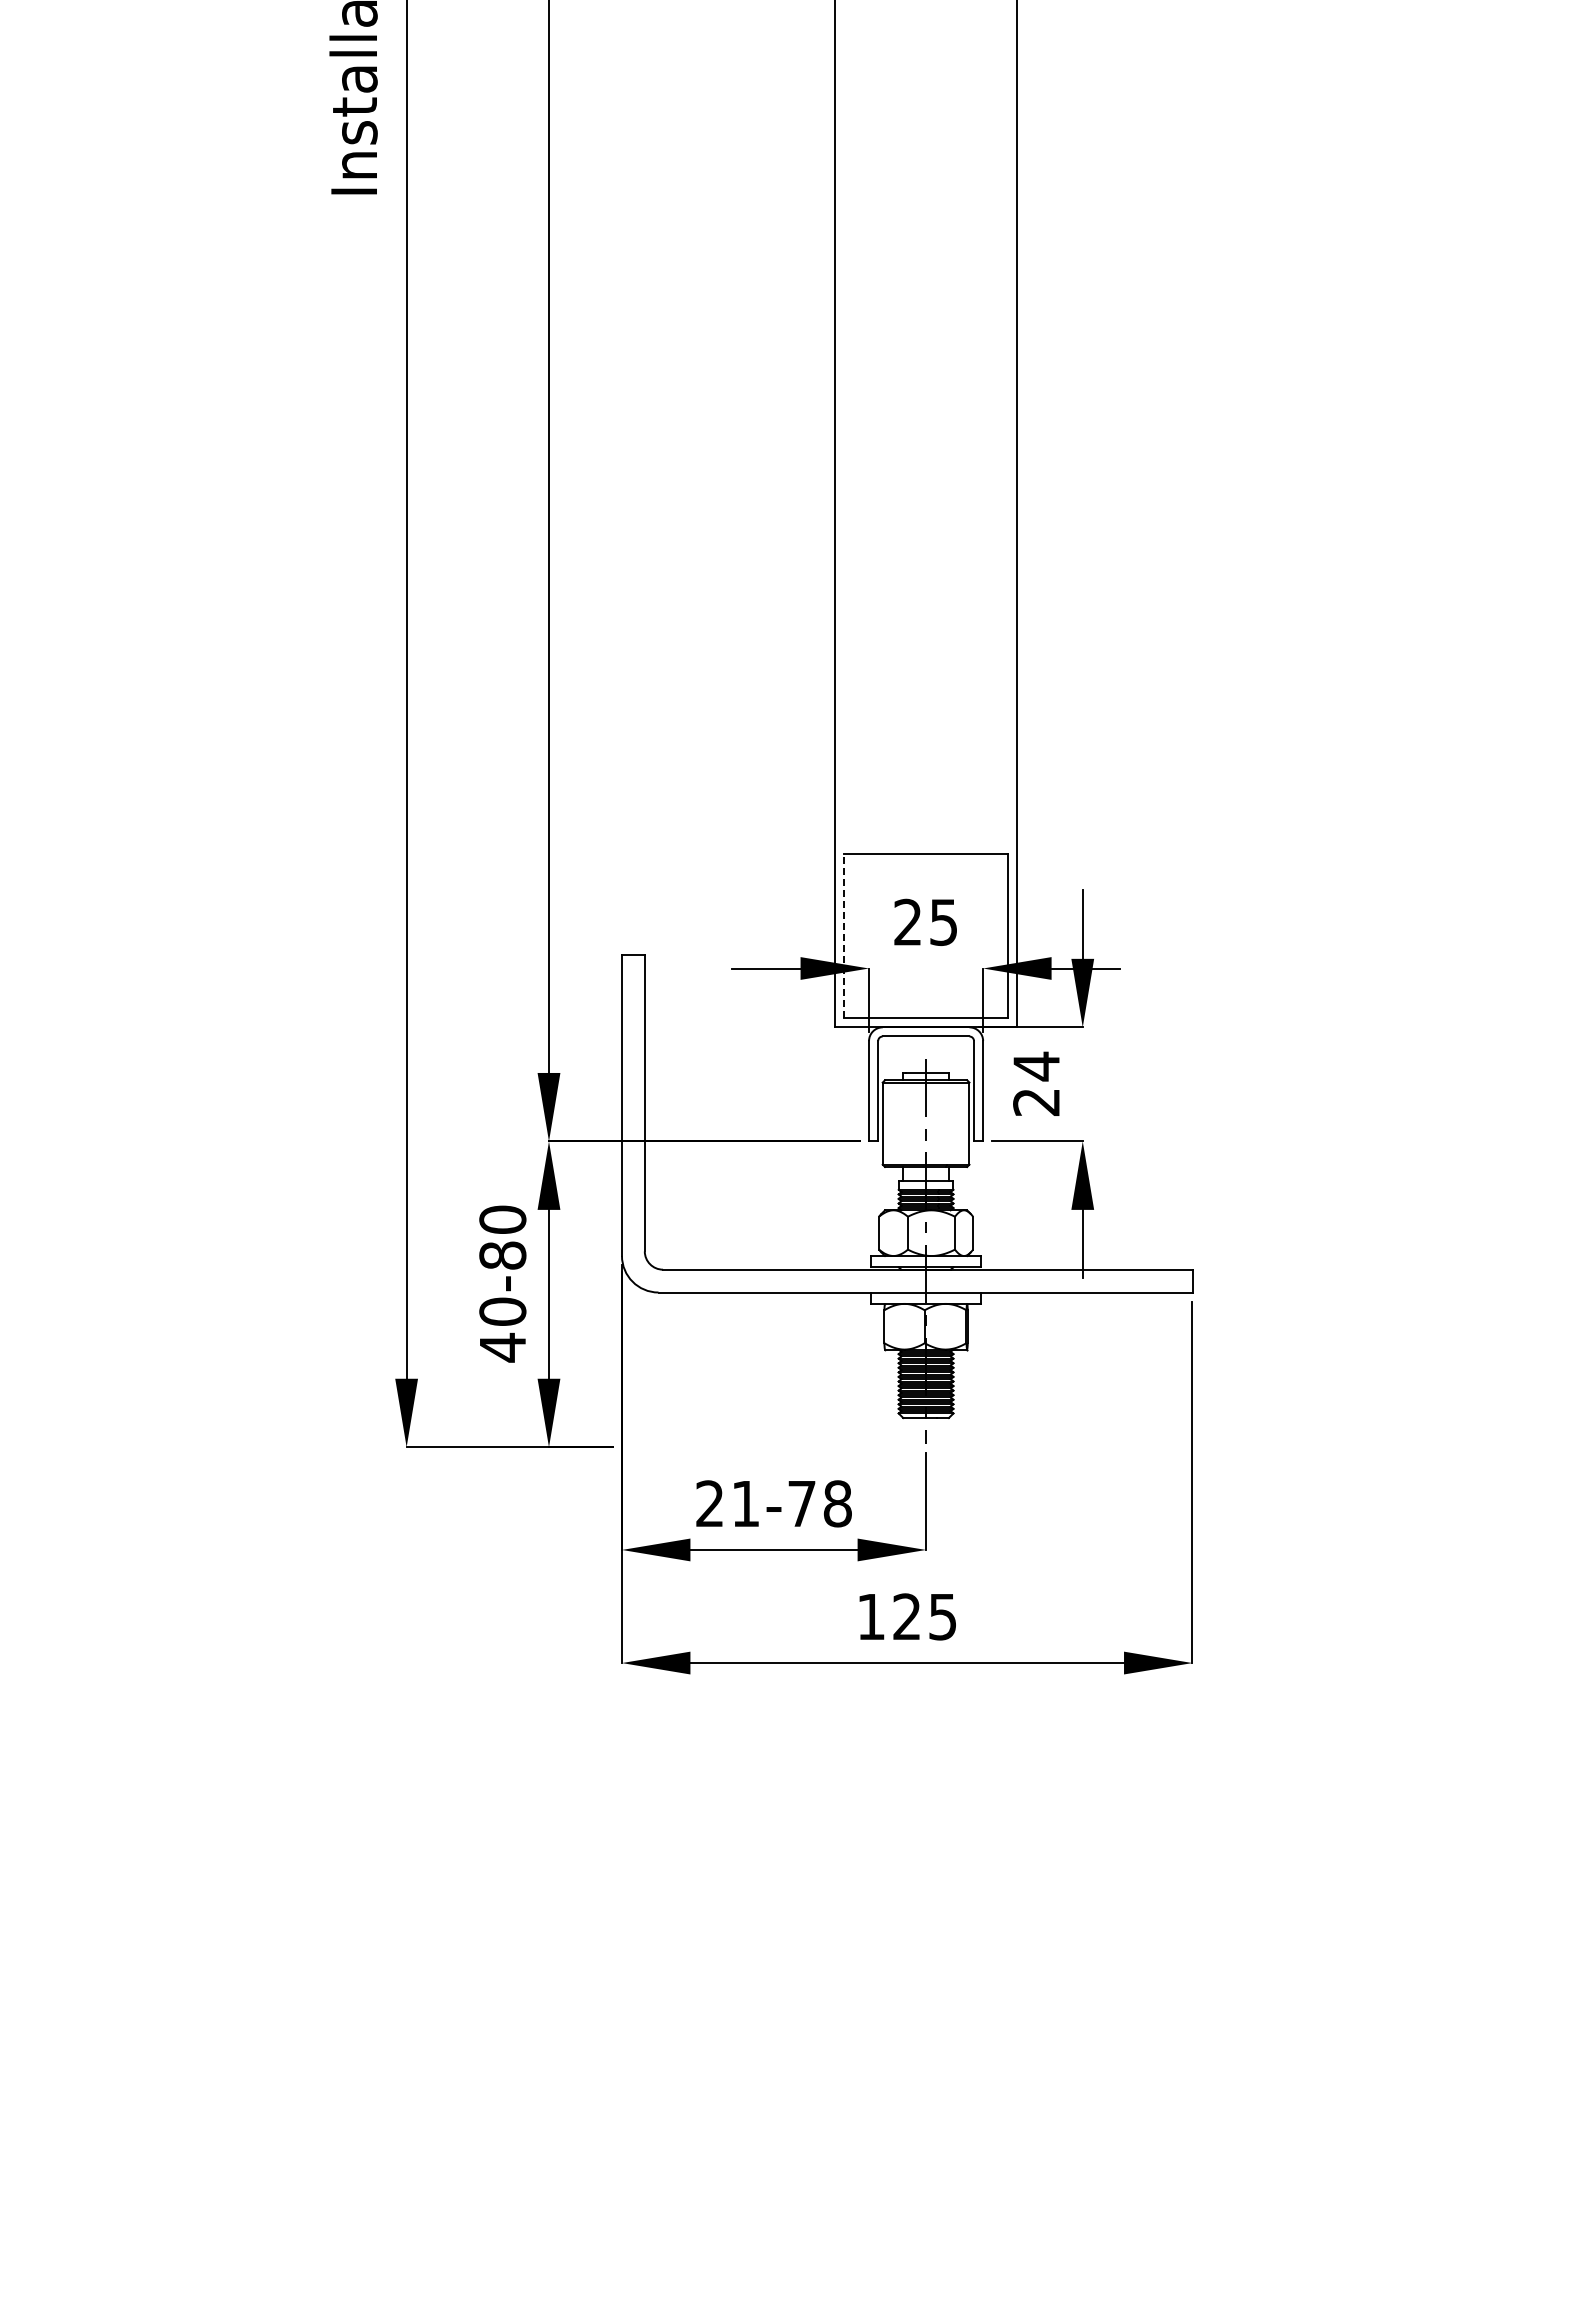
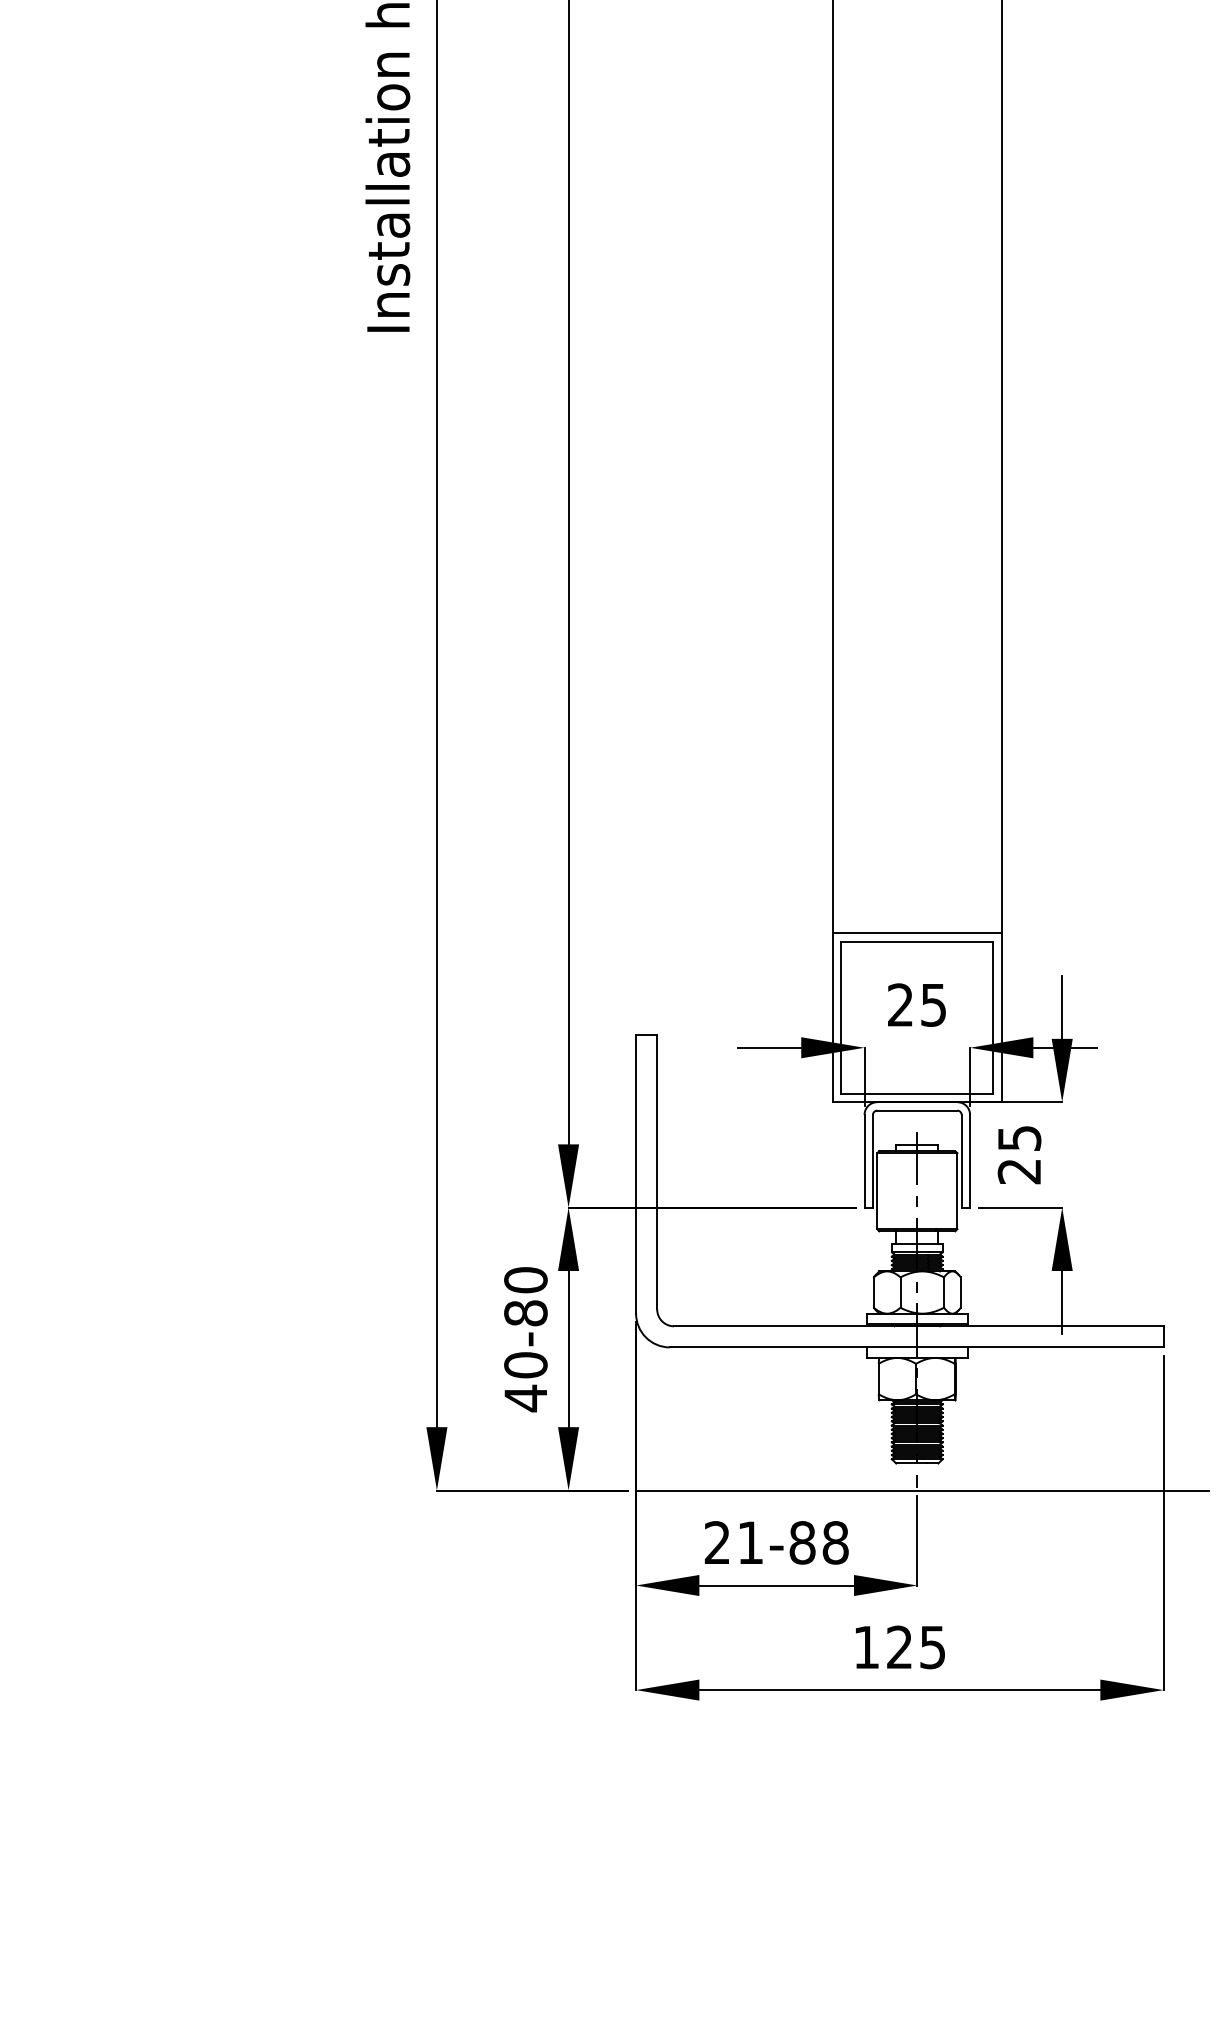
line: (925, 844) -> (916, 933), added
line: (843, 935) -> (840, 1017), dashed -> solid
text: (1036, 1066) -> (1019, 1138), 24 -> 25
line: (931, 1447) -> (922, 1490), added
text: (802, 1503) -> (803, 1542), 21-78 -> 21-88

